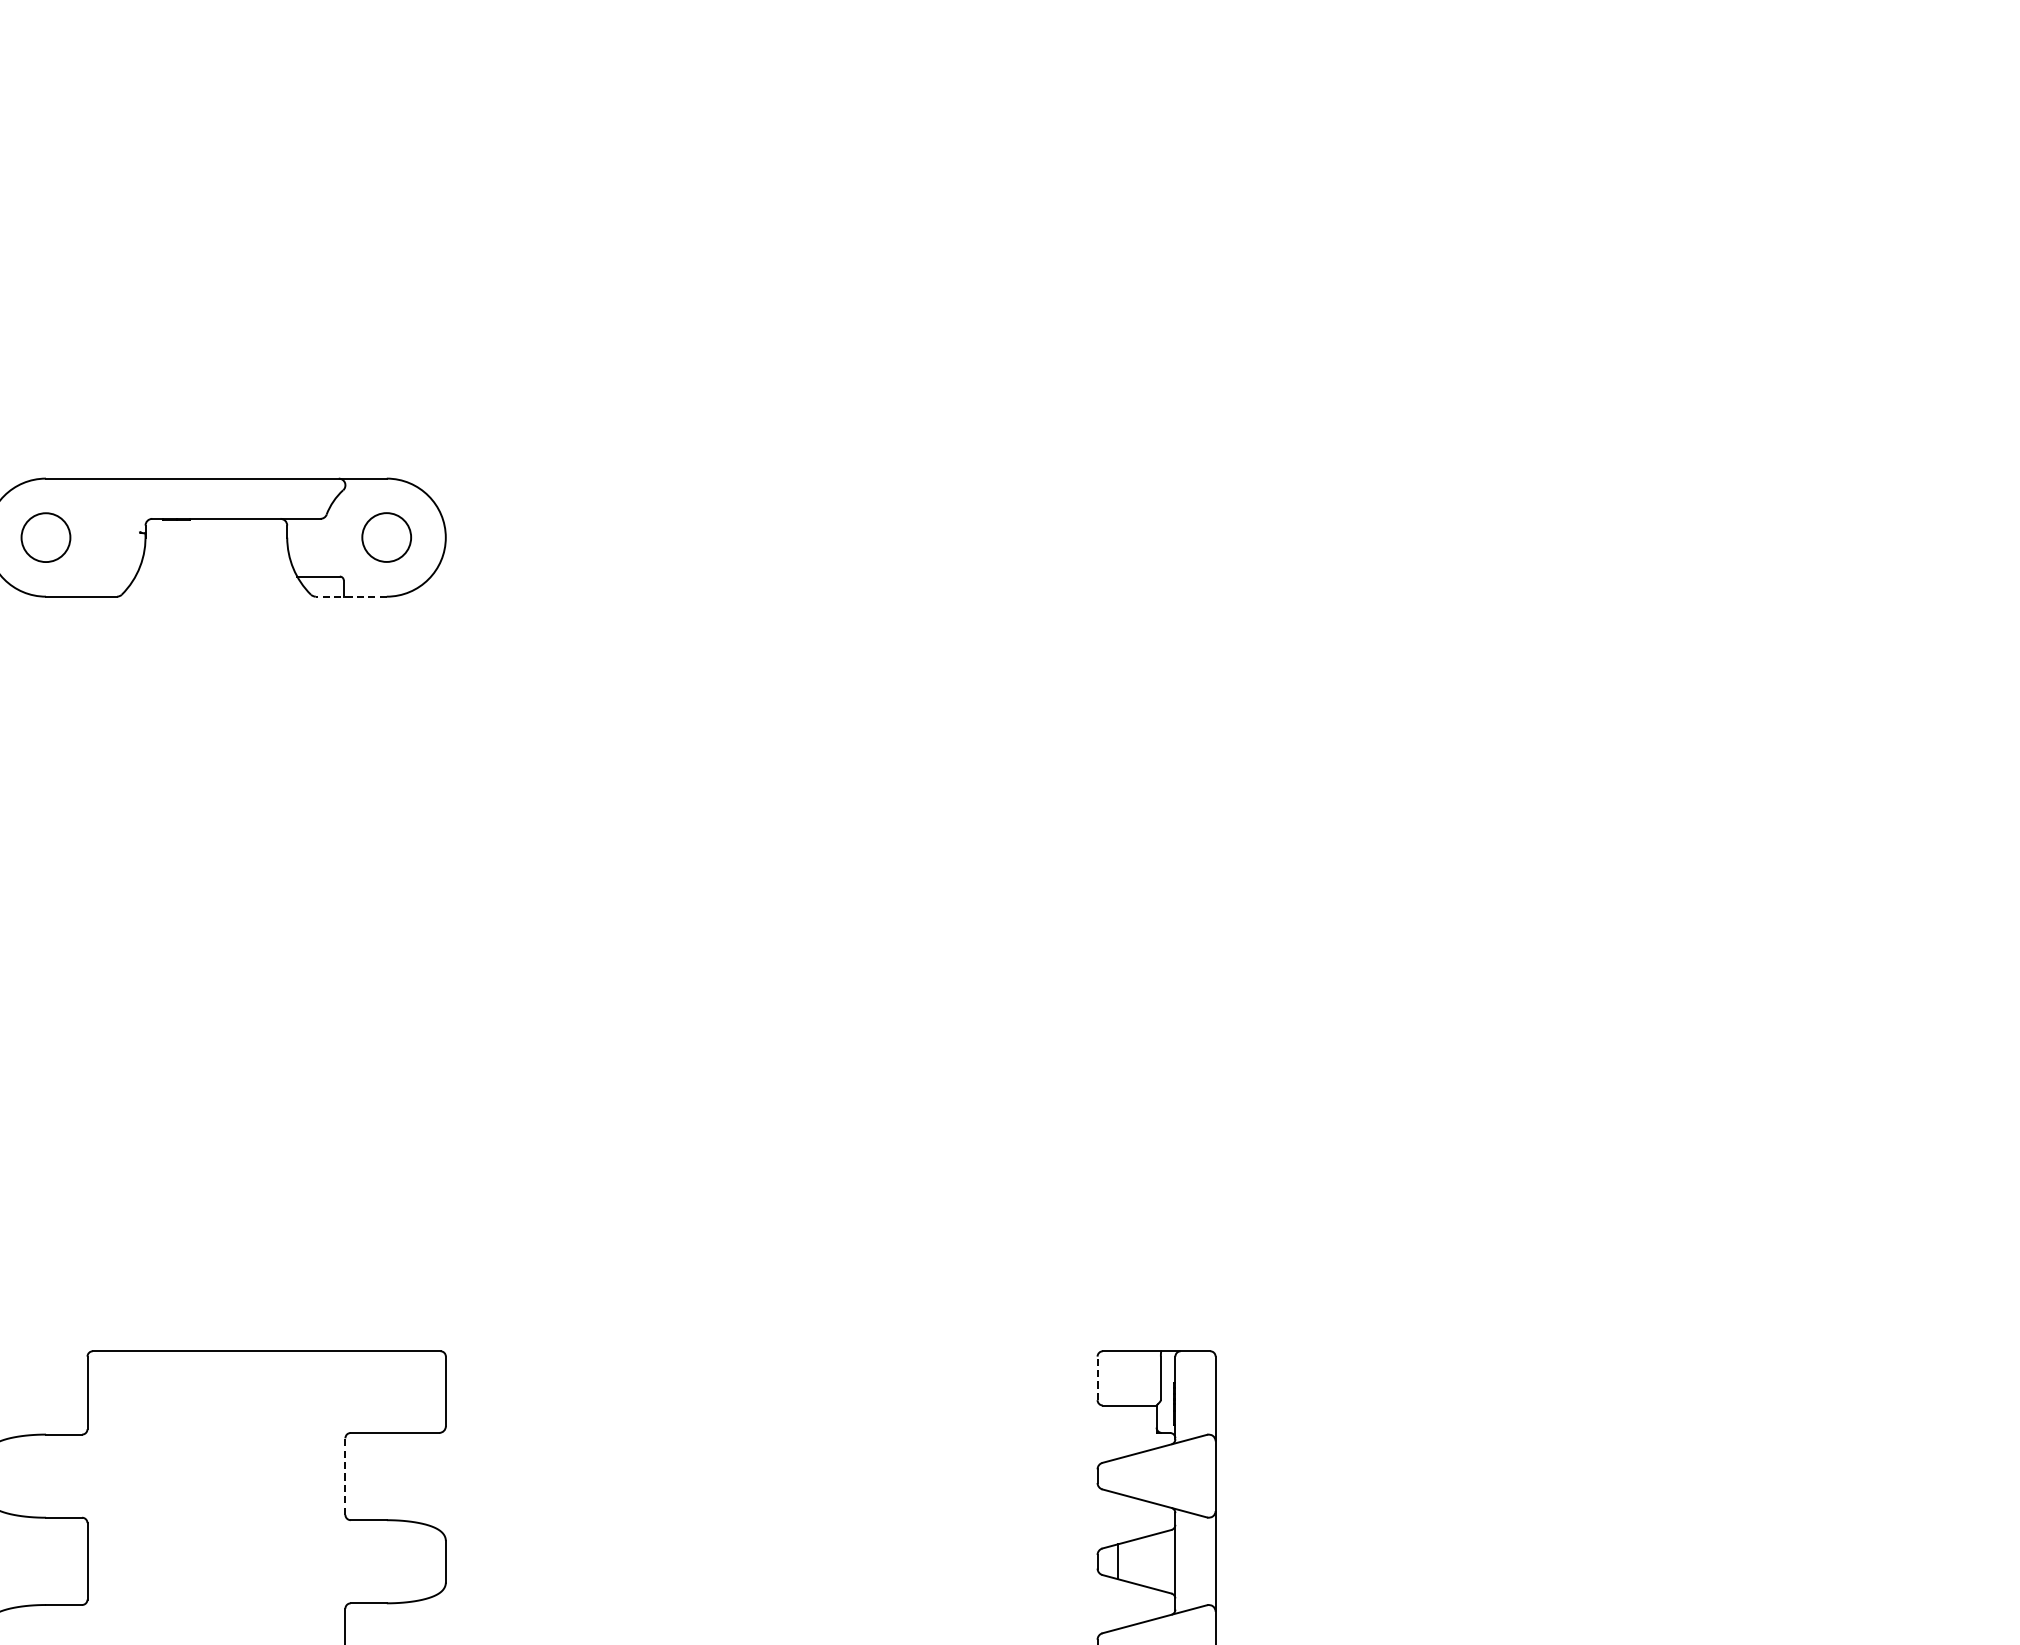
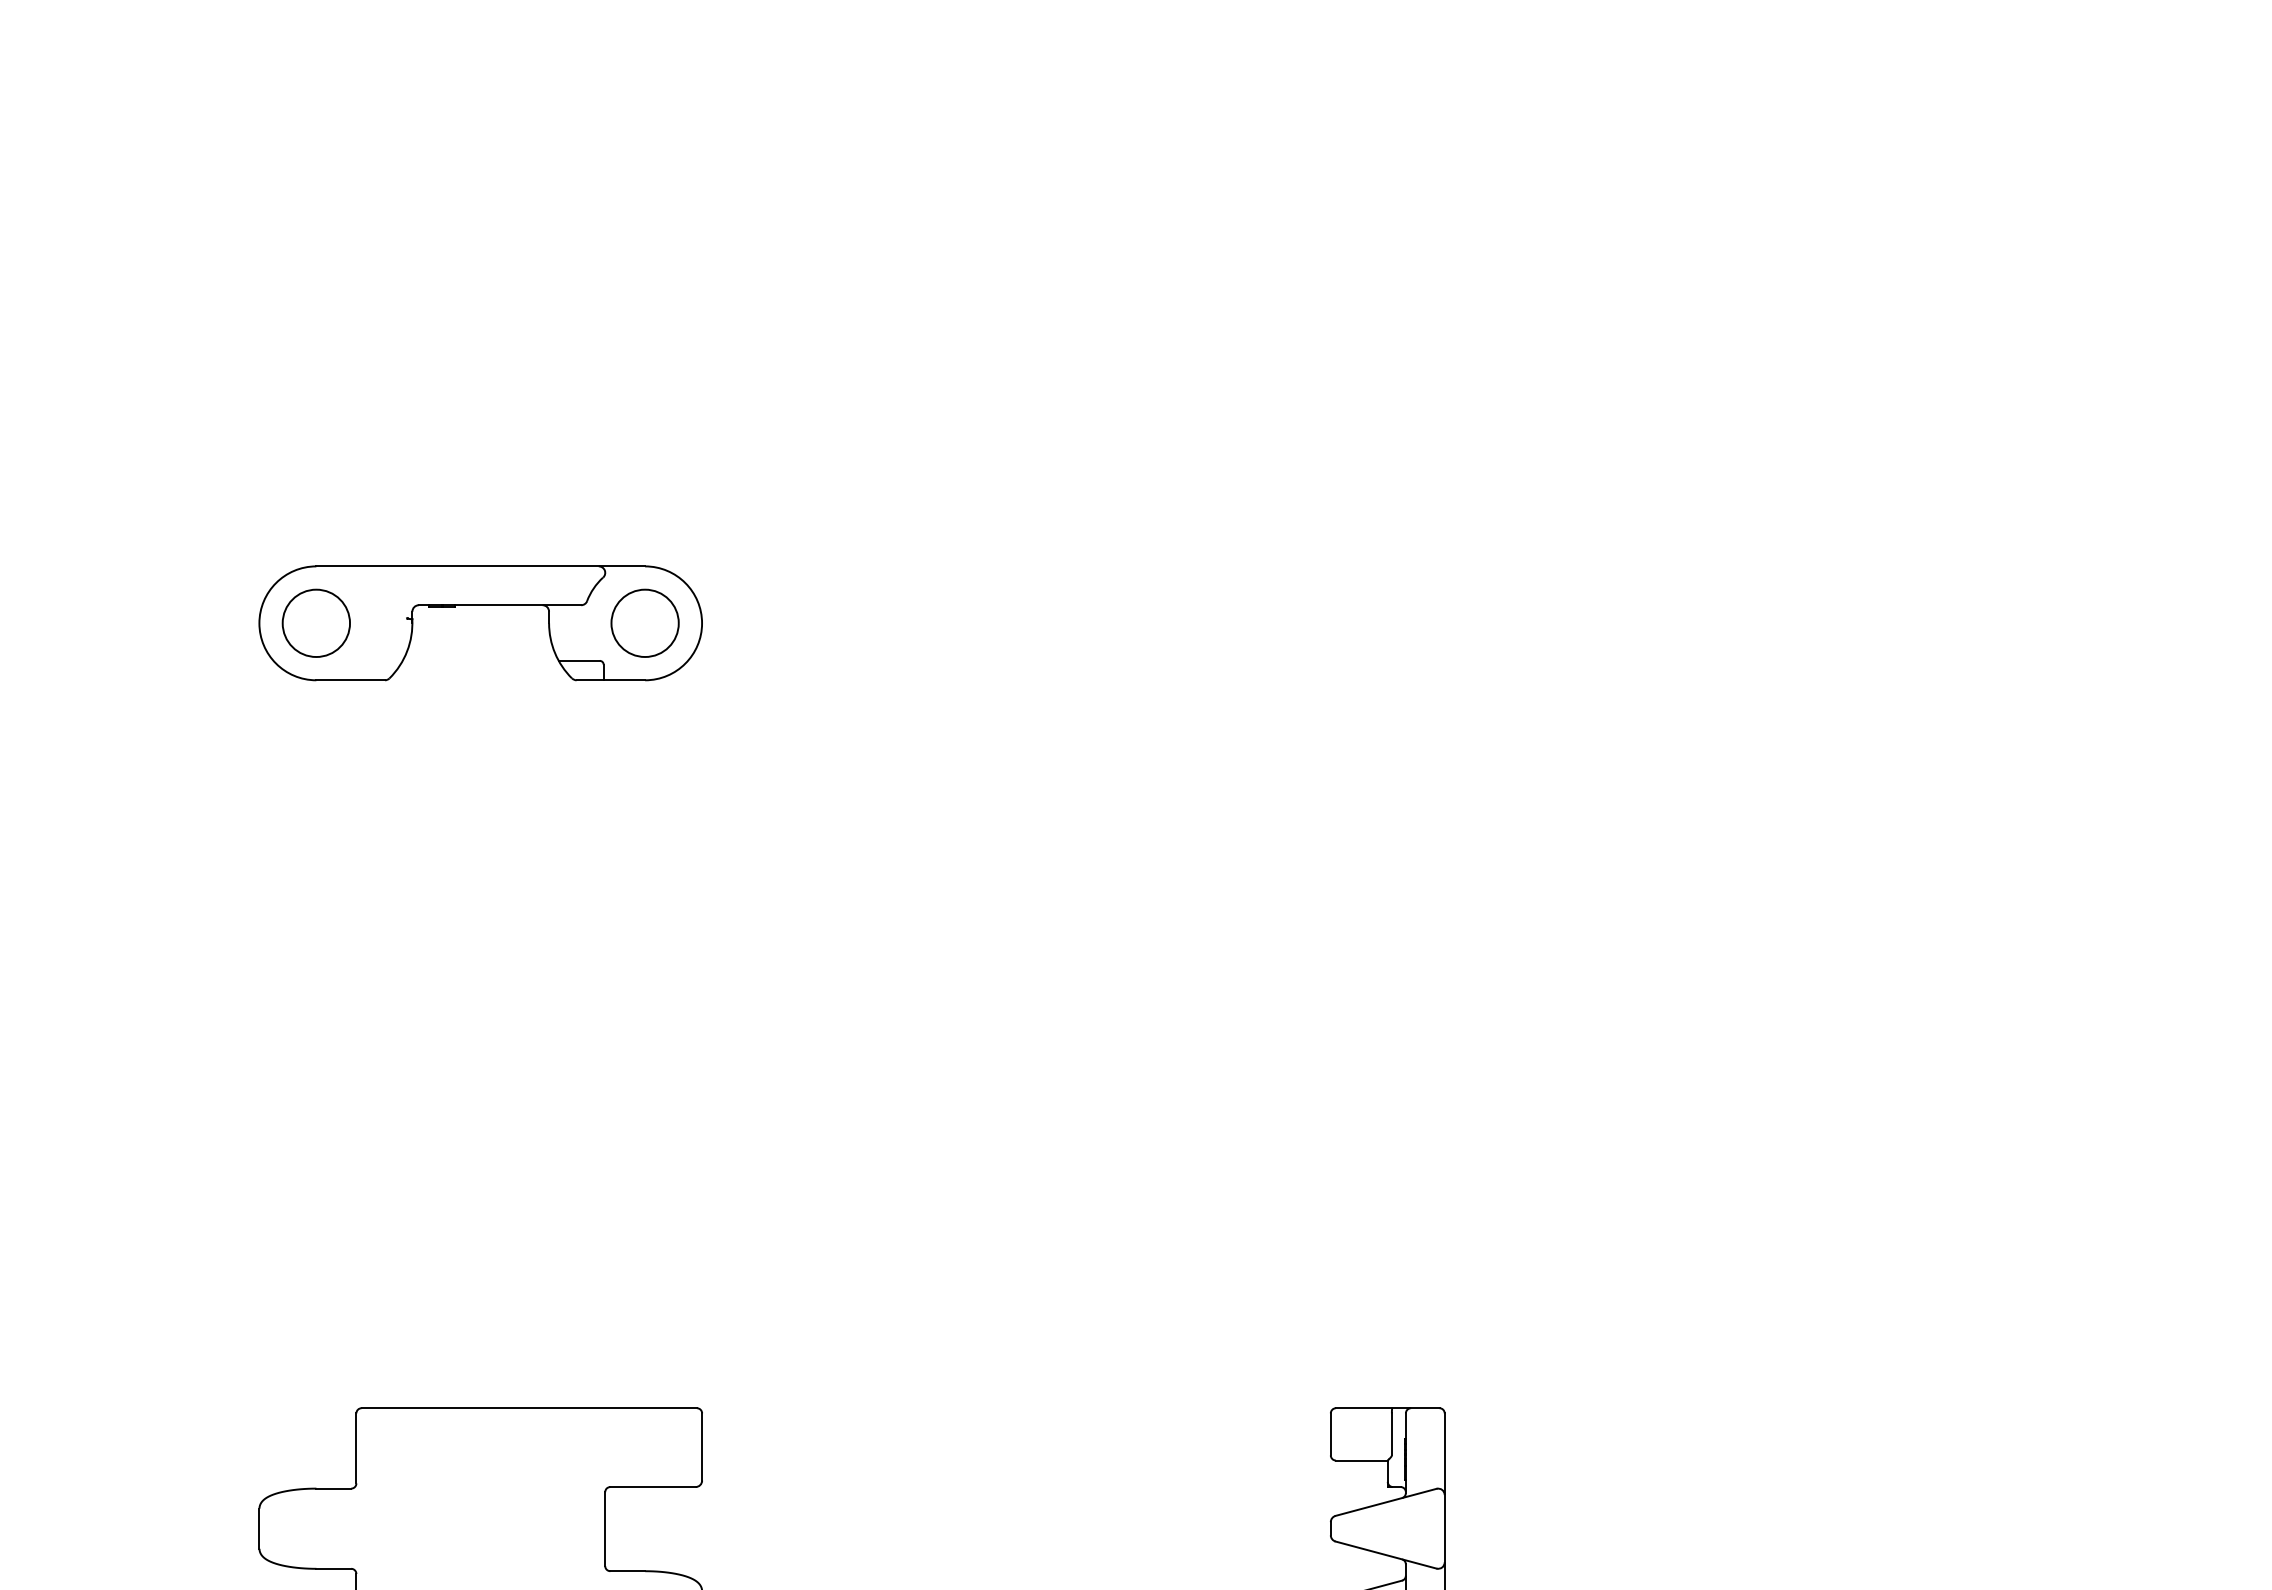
circle: (386, 536) -> (644, 622), size x1.43
circle: (46, 537) -> (316, 623), size x1.43
line: (350, 596) -> (610, 680), dashed -> solid
line: (1097, 1377) -> (1330, 1433), dashed -> solid
line: (345, 1476) -> (605, 1529), dashed -> solid

